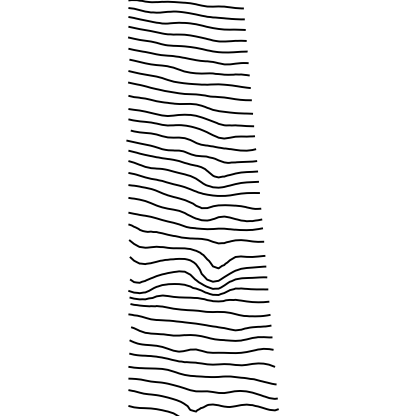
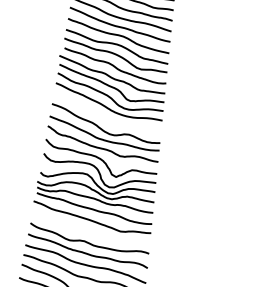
curve: (191, 201) -> (104, 116), removed
curve: (201, 335) -> (91, 230), removed

